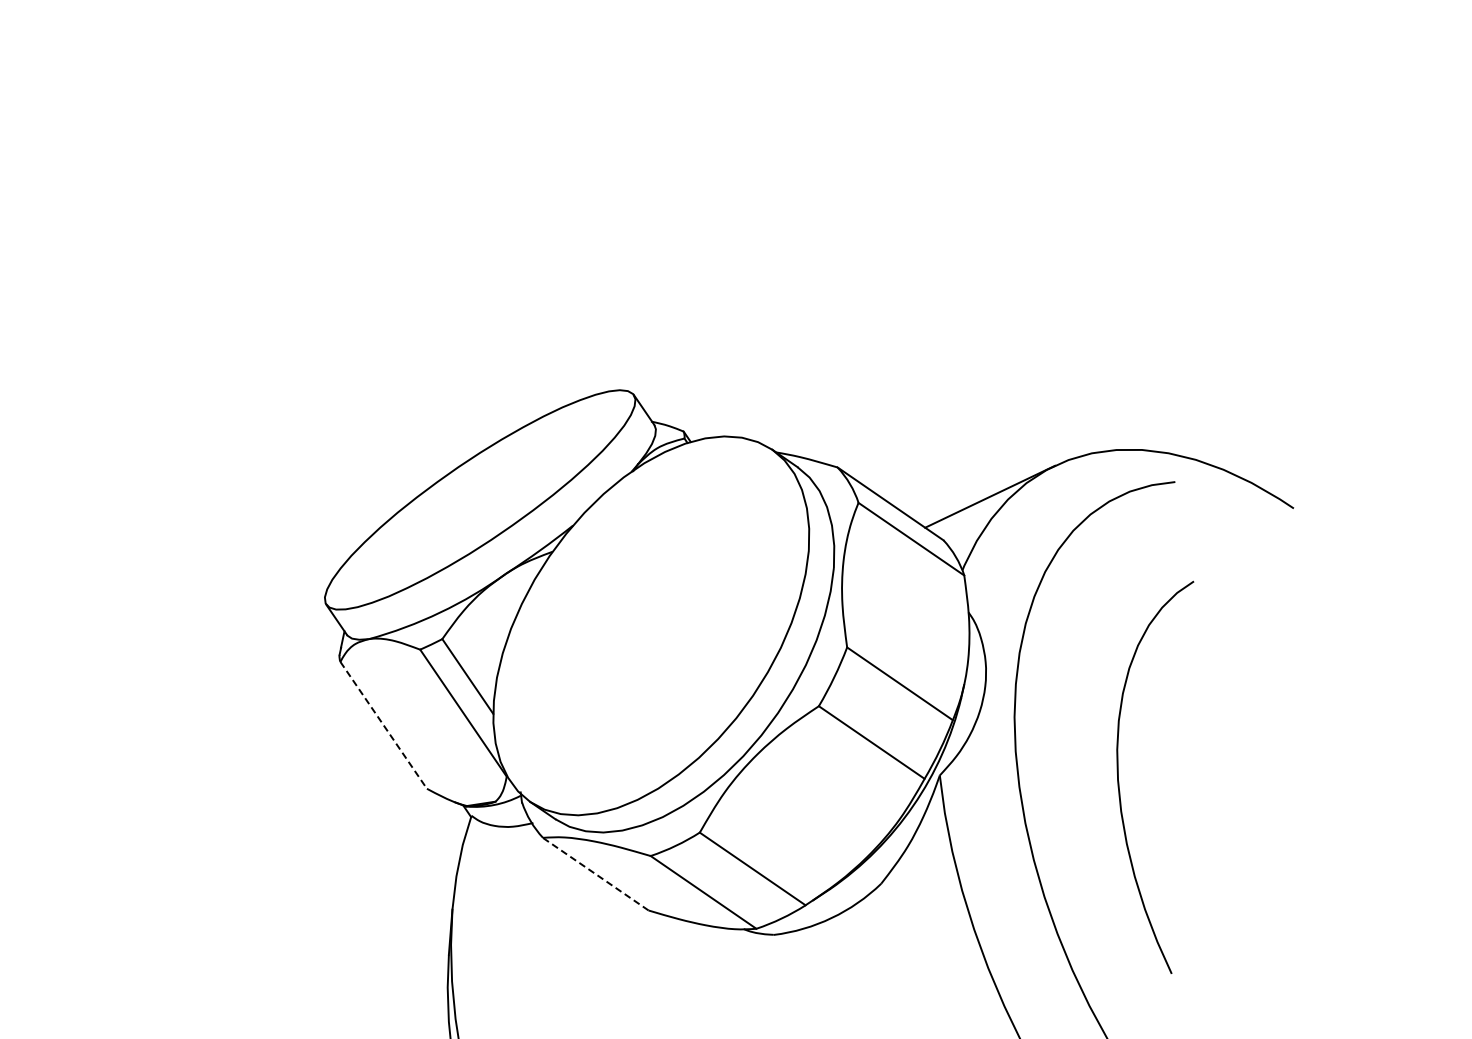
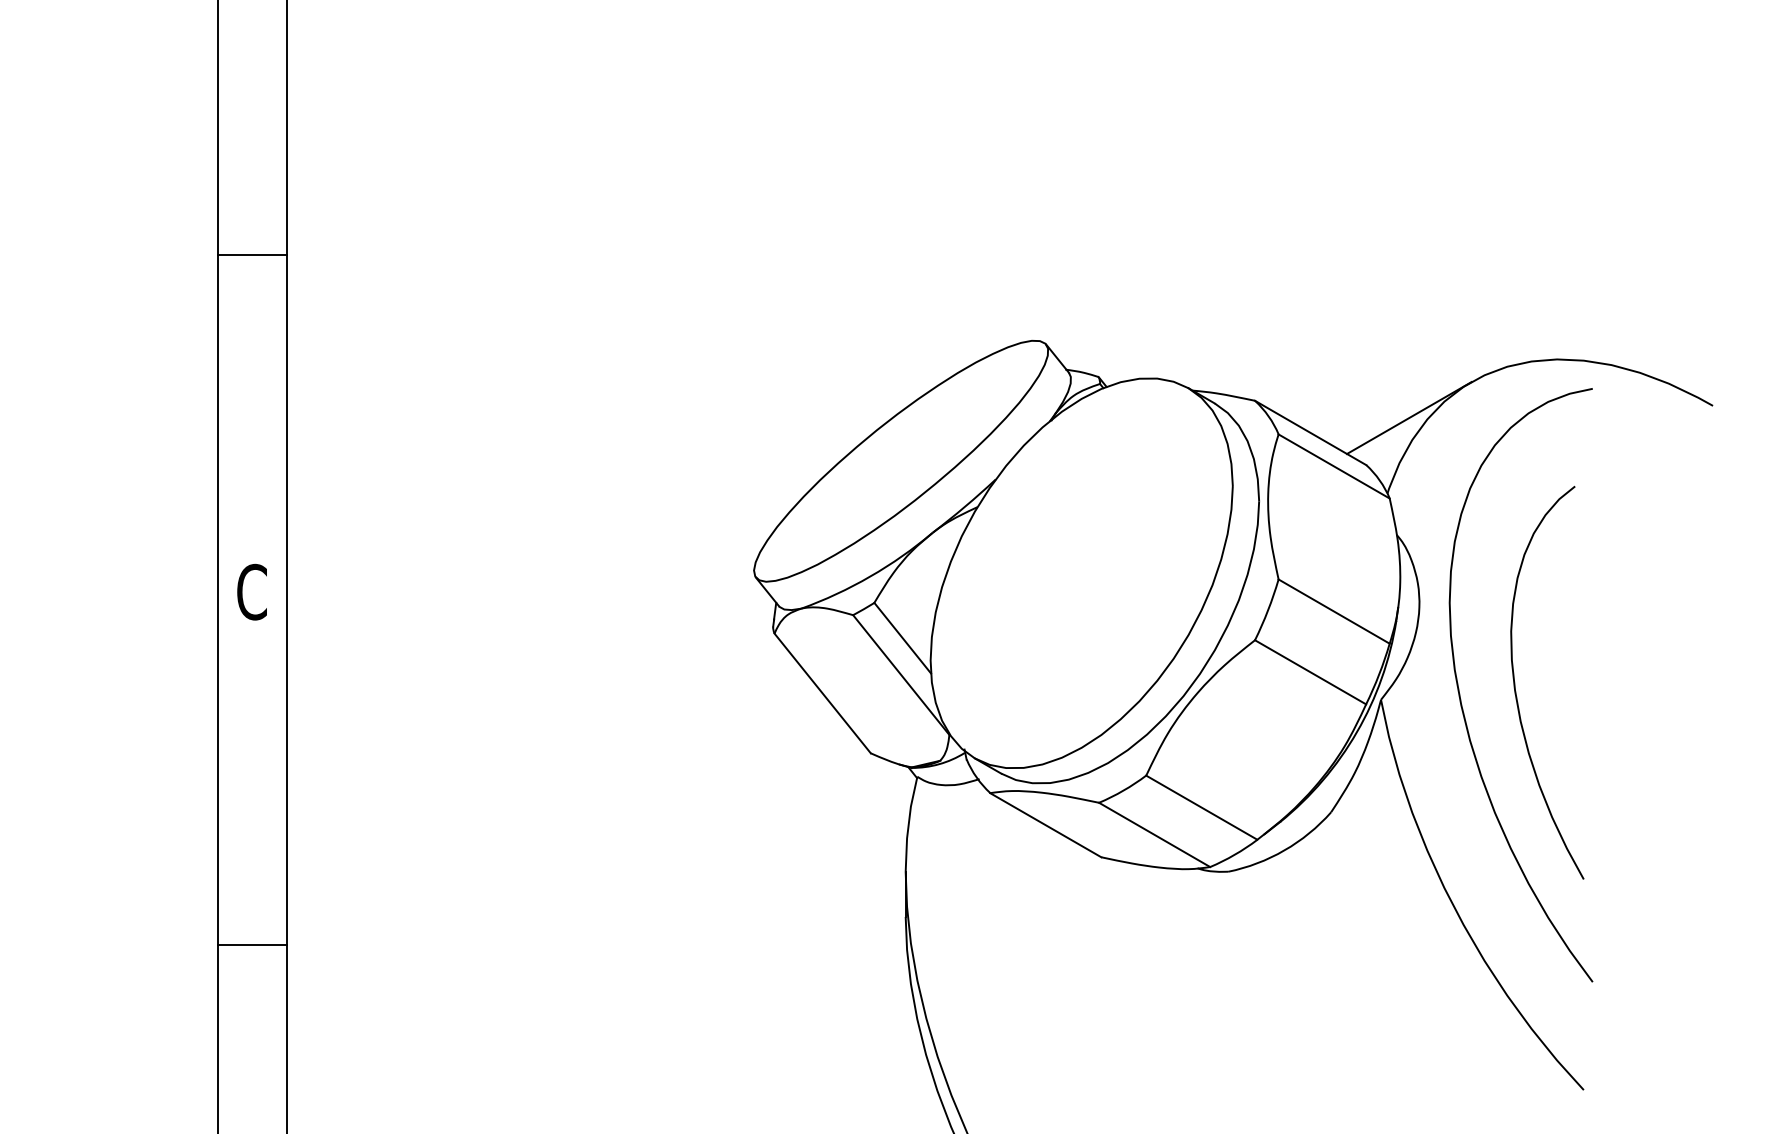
line: (383, 725) -> (822, 693), dashed -> solid
curve: (1119, 772) -> (1515, 682), moved
line: (595, 873) -> (1045, 824), dashed -> solid

